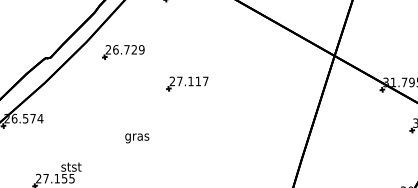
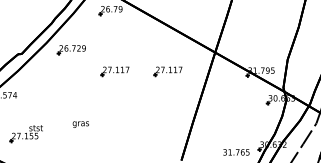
part: (264, 83) -> (167, 71), added
text: (136, 138) -> (80, 124), moved

